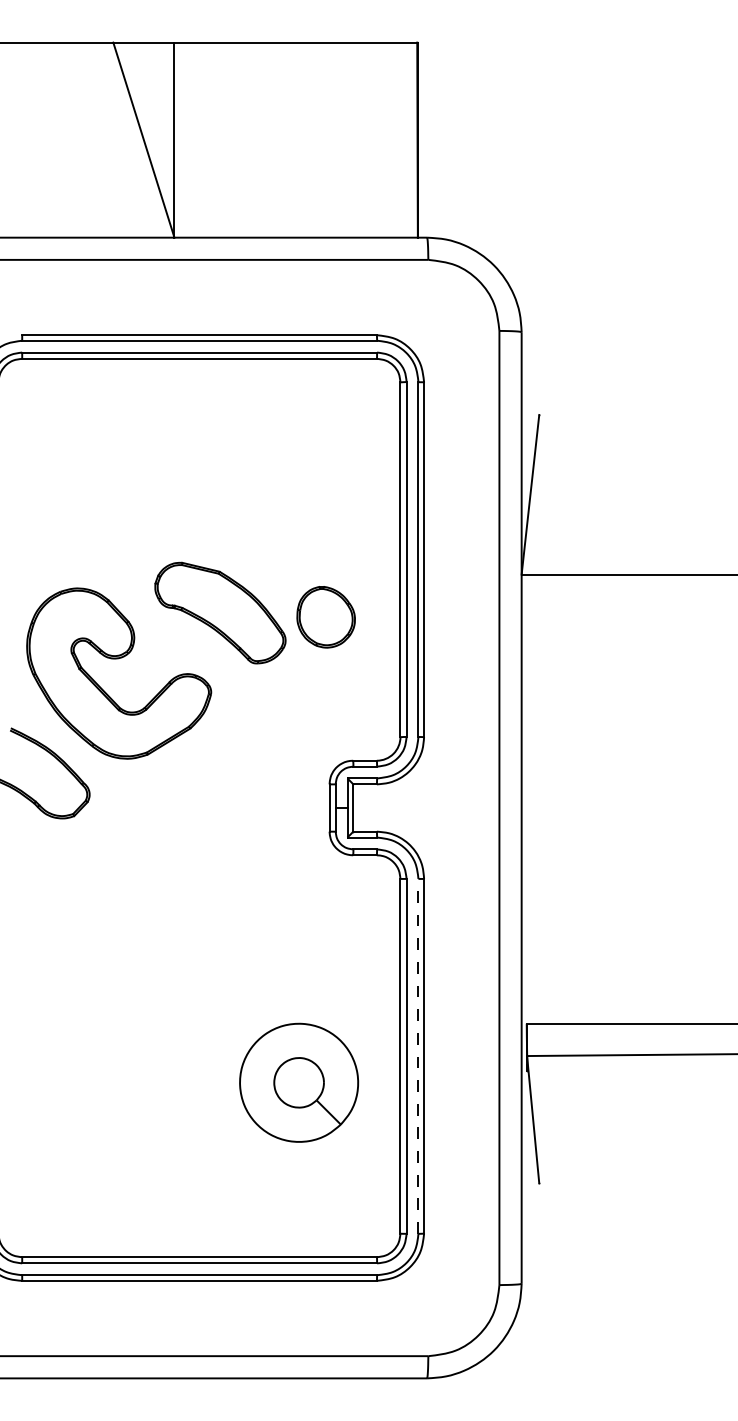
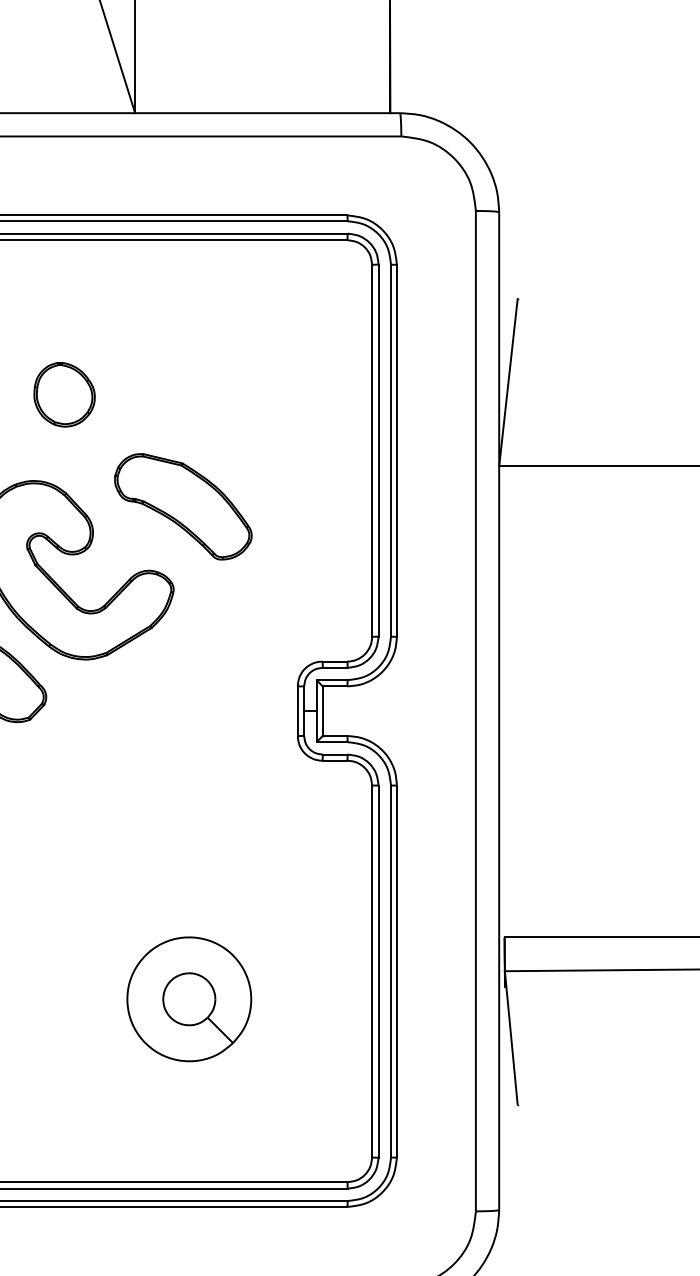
part: (325, 617) -> (63, 395), moved
line: (418, 1055) -> (391, 970), dashed -> solid
part: (299, 1082) -> (189, 998), moved

